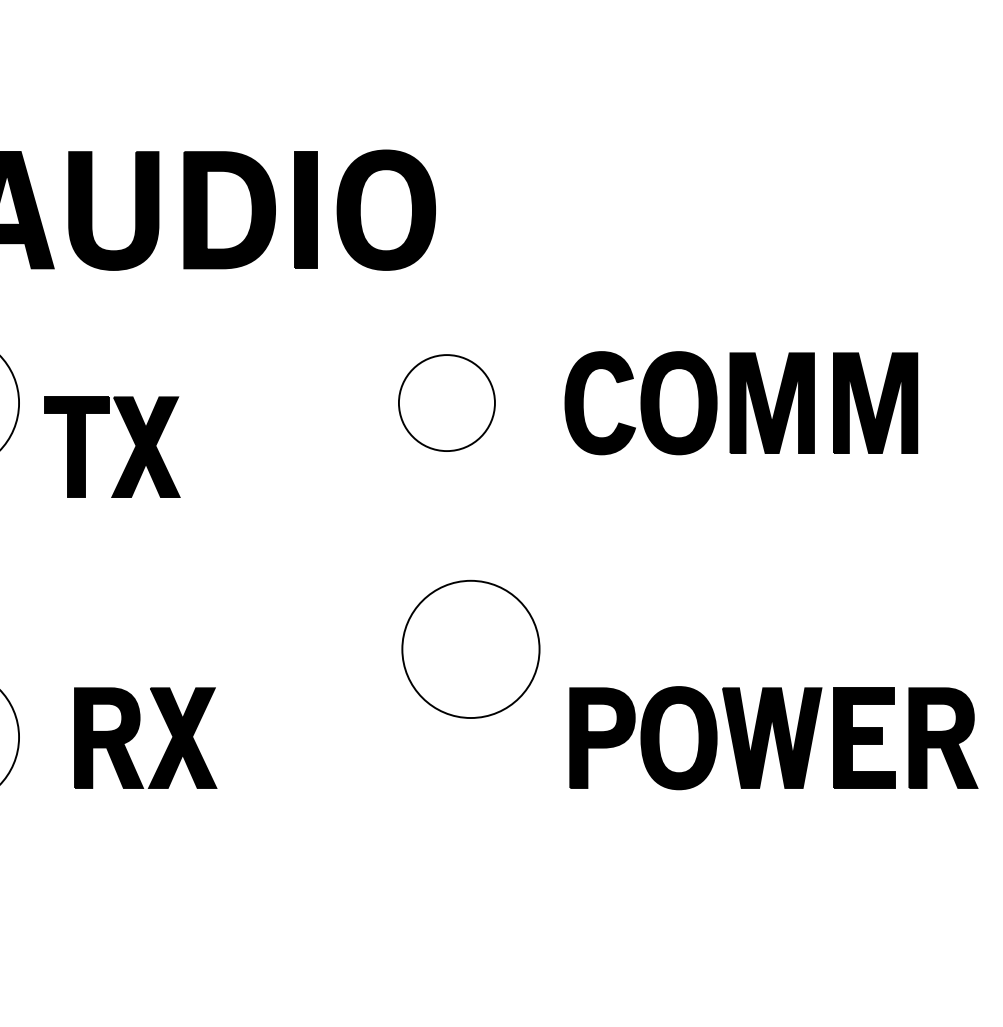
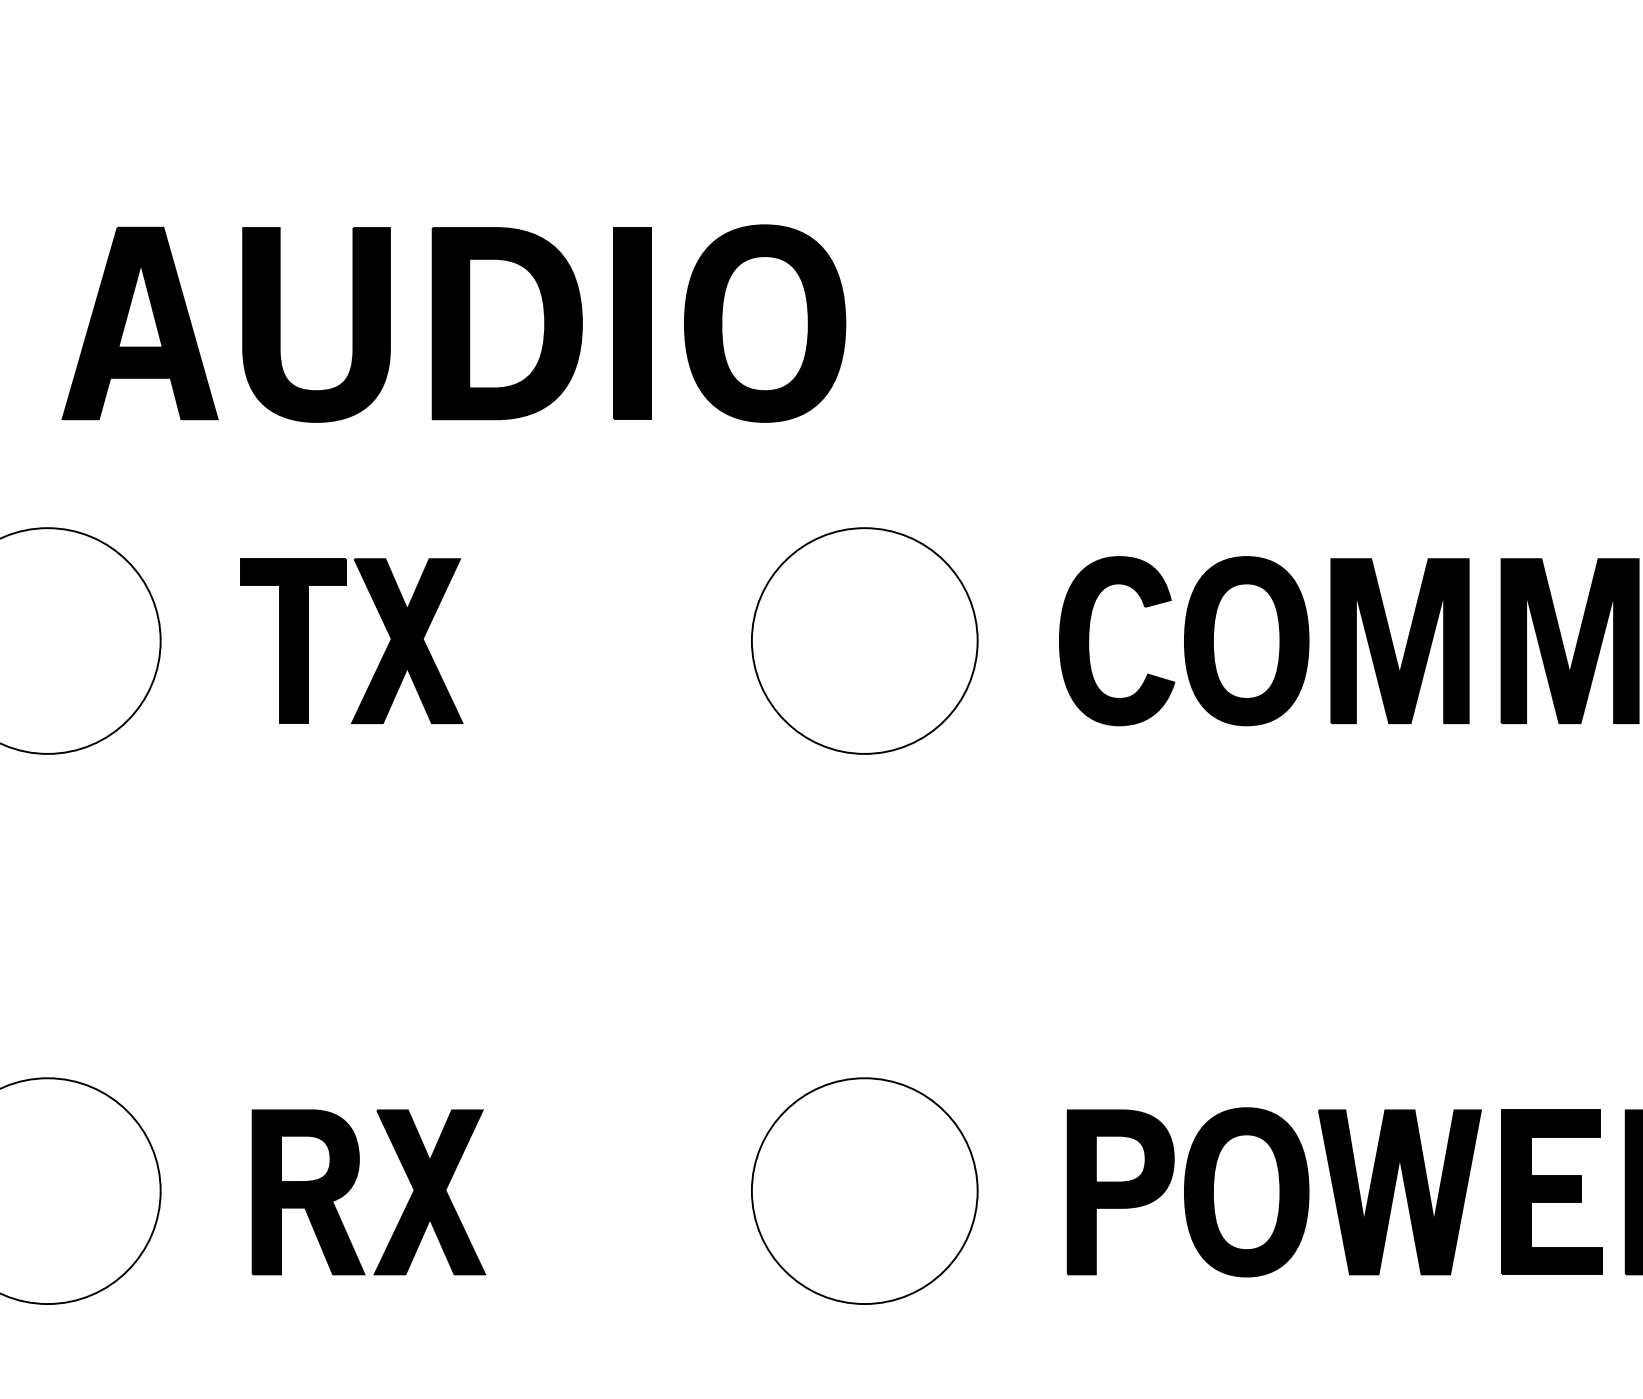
part: (446, 402) -> (864, 640), size x1.43
part: (130, 456) -> (381, 656), moved
part: (470, 648) -> (864, 1189), moved

